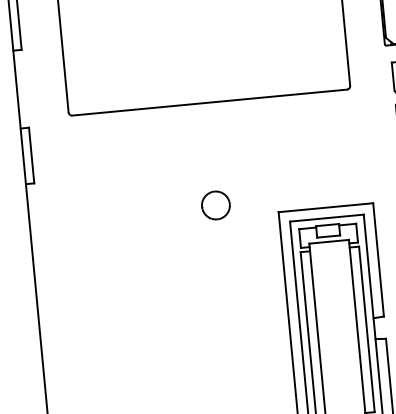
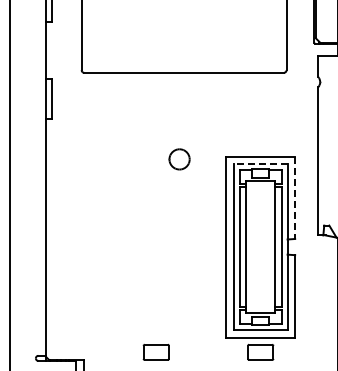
part: (215, 205) -> (179, 159), moved
line: (326, 218) -> (260, 164), solid -> dashed
line: (379, 260) -> (295, 198), solid -> dashed

